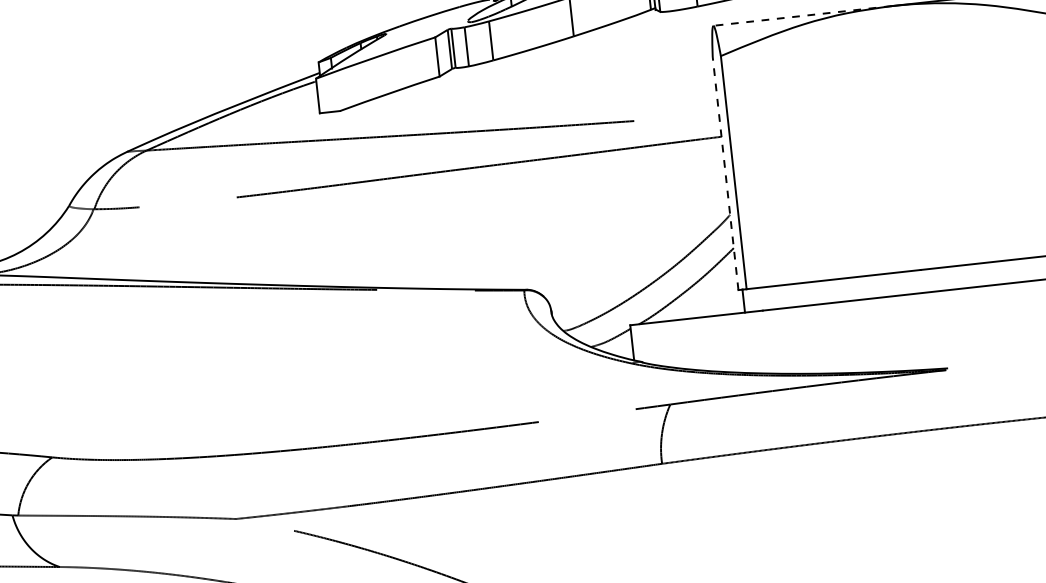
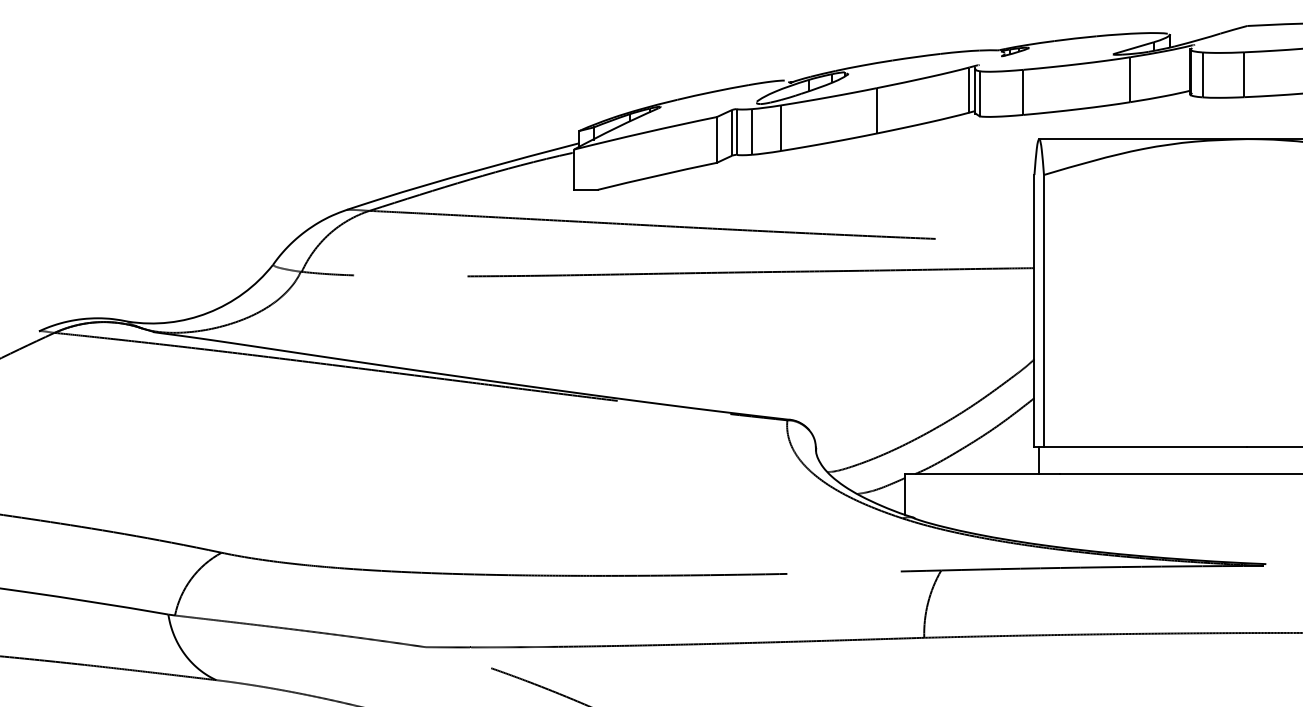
line: (801, 16) -> (1142, 139), dashed -> solid
line: (725, 173) -> (1034, 310), dashed -> solid

